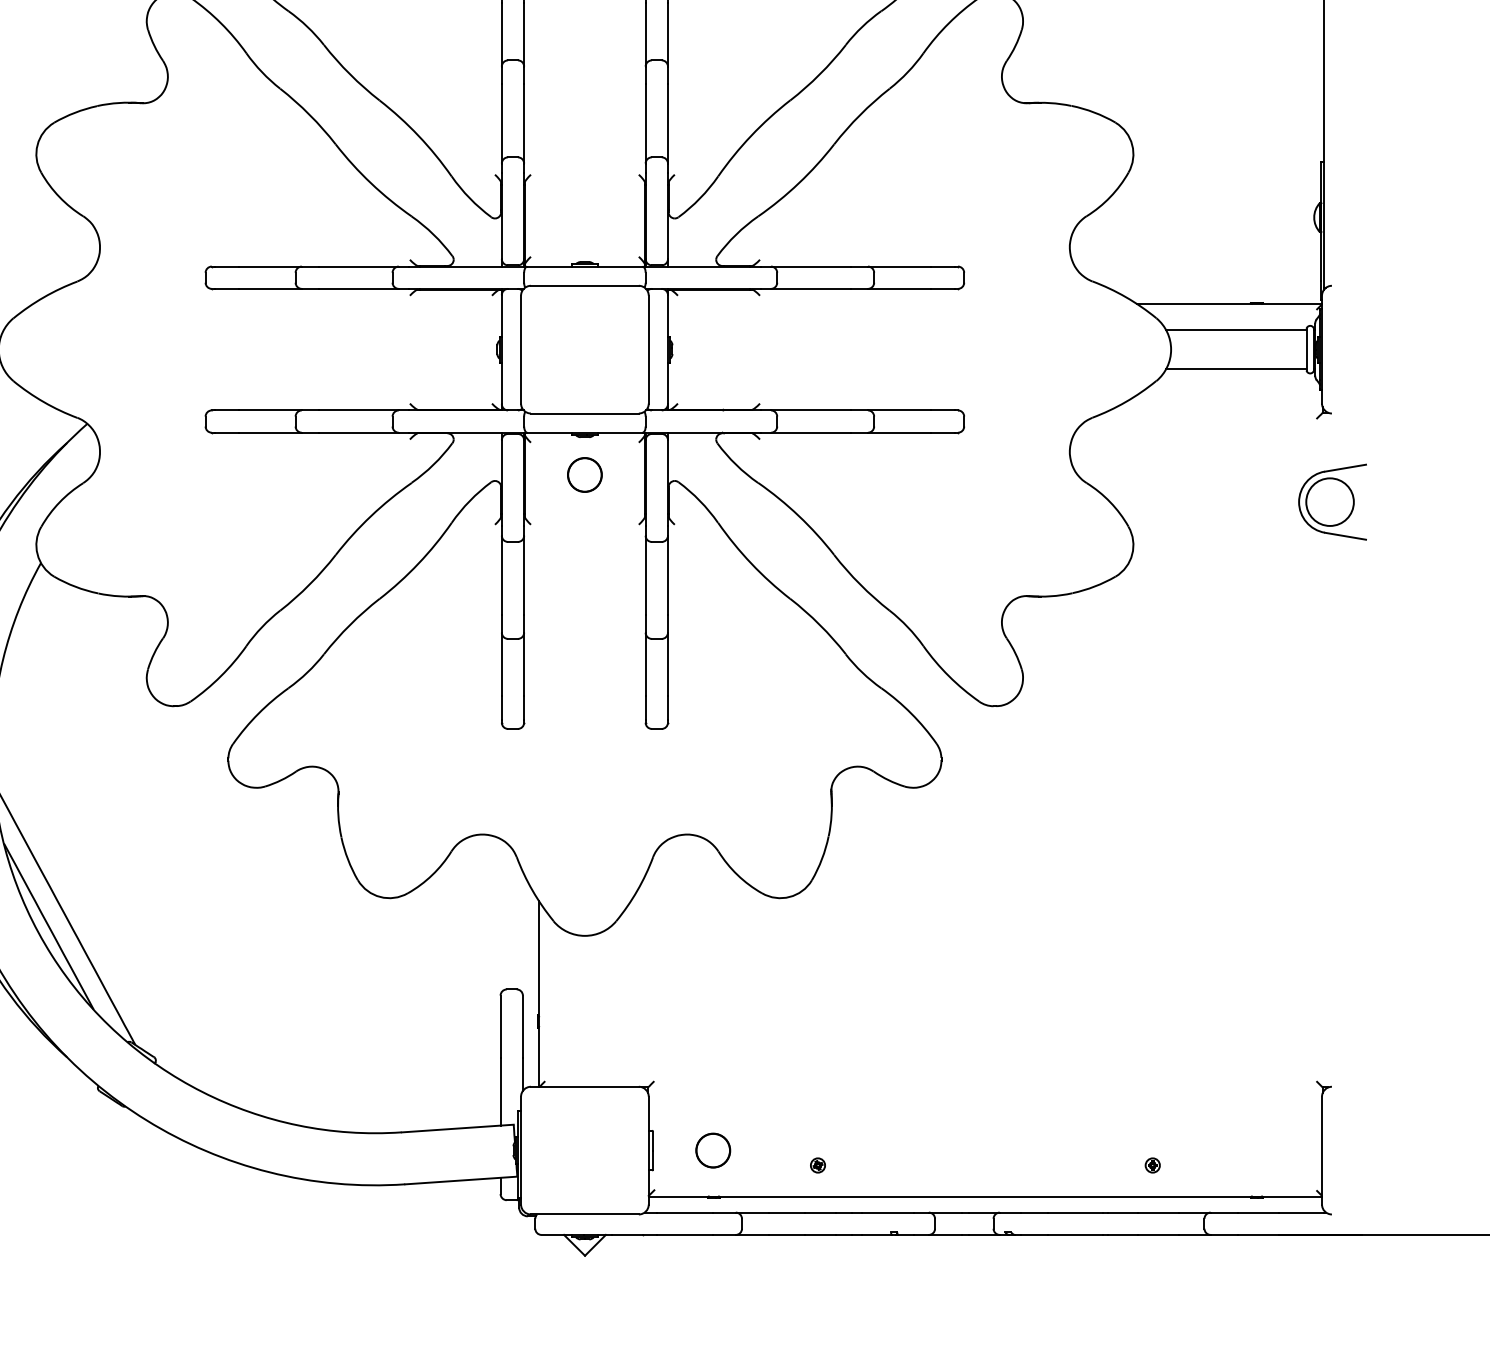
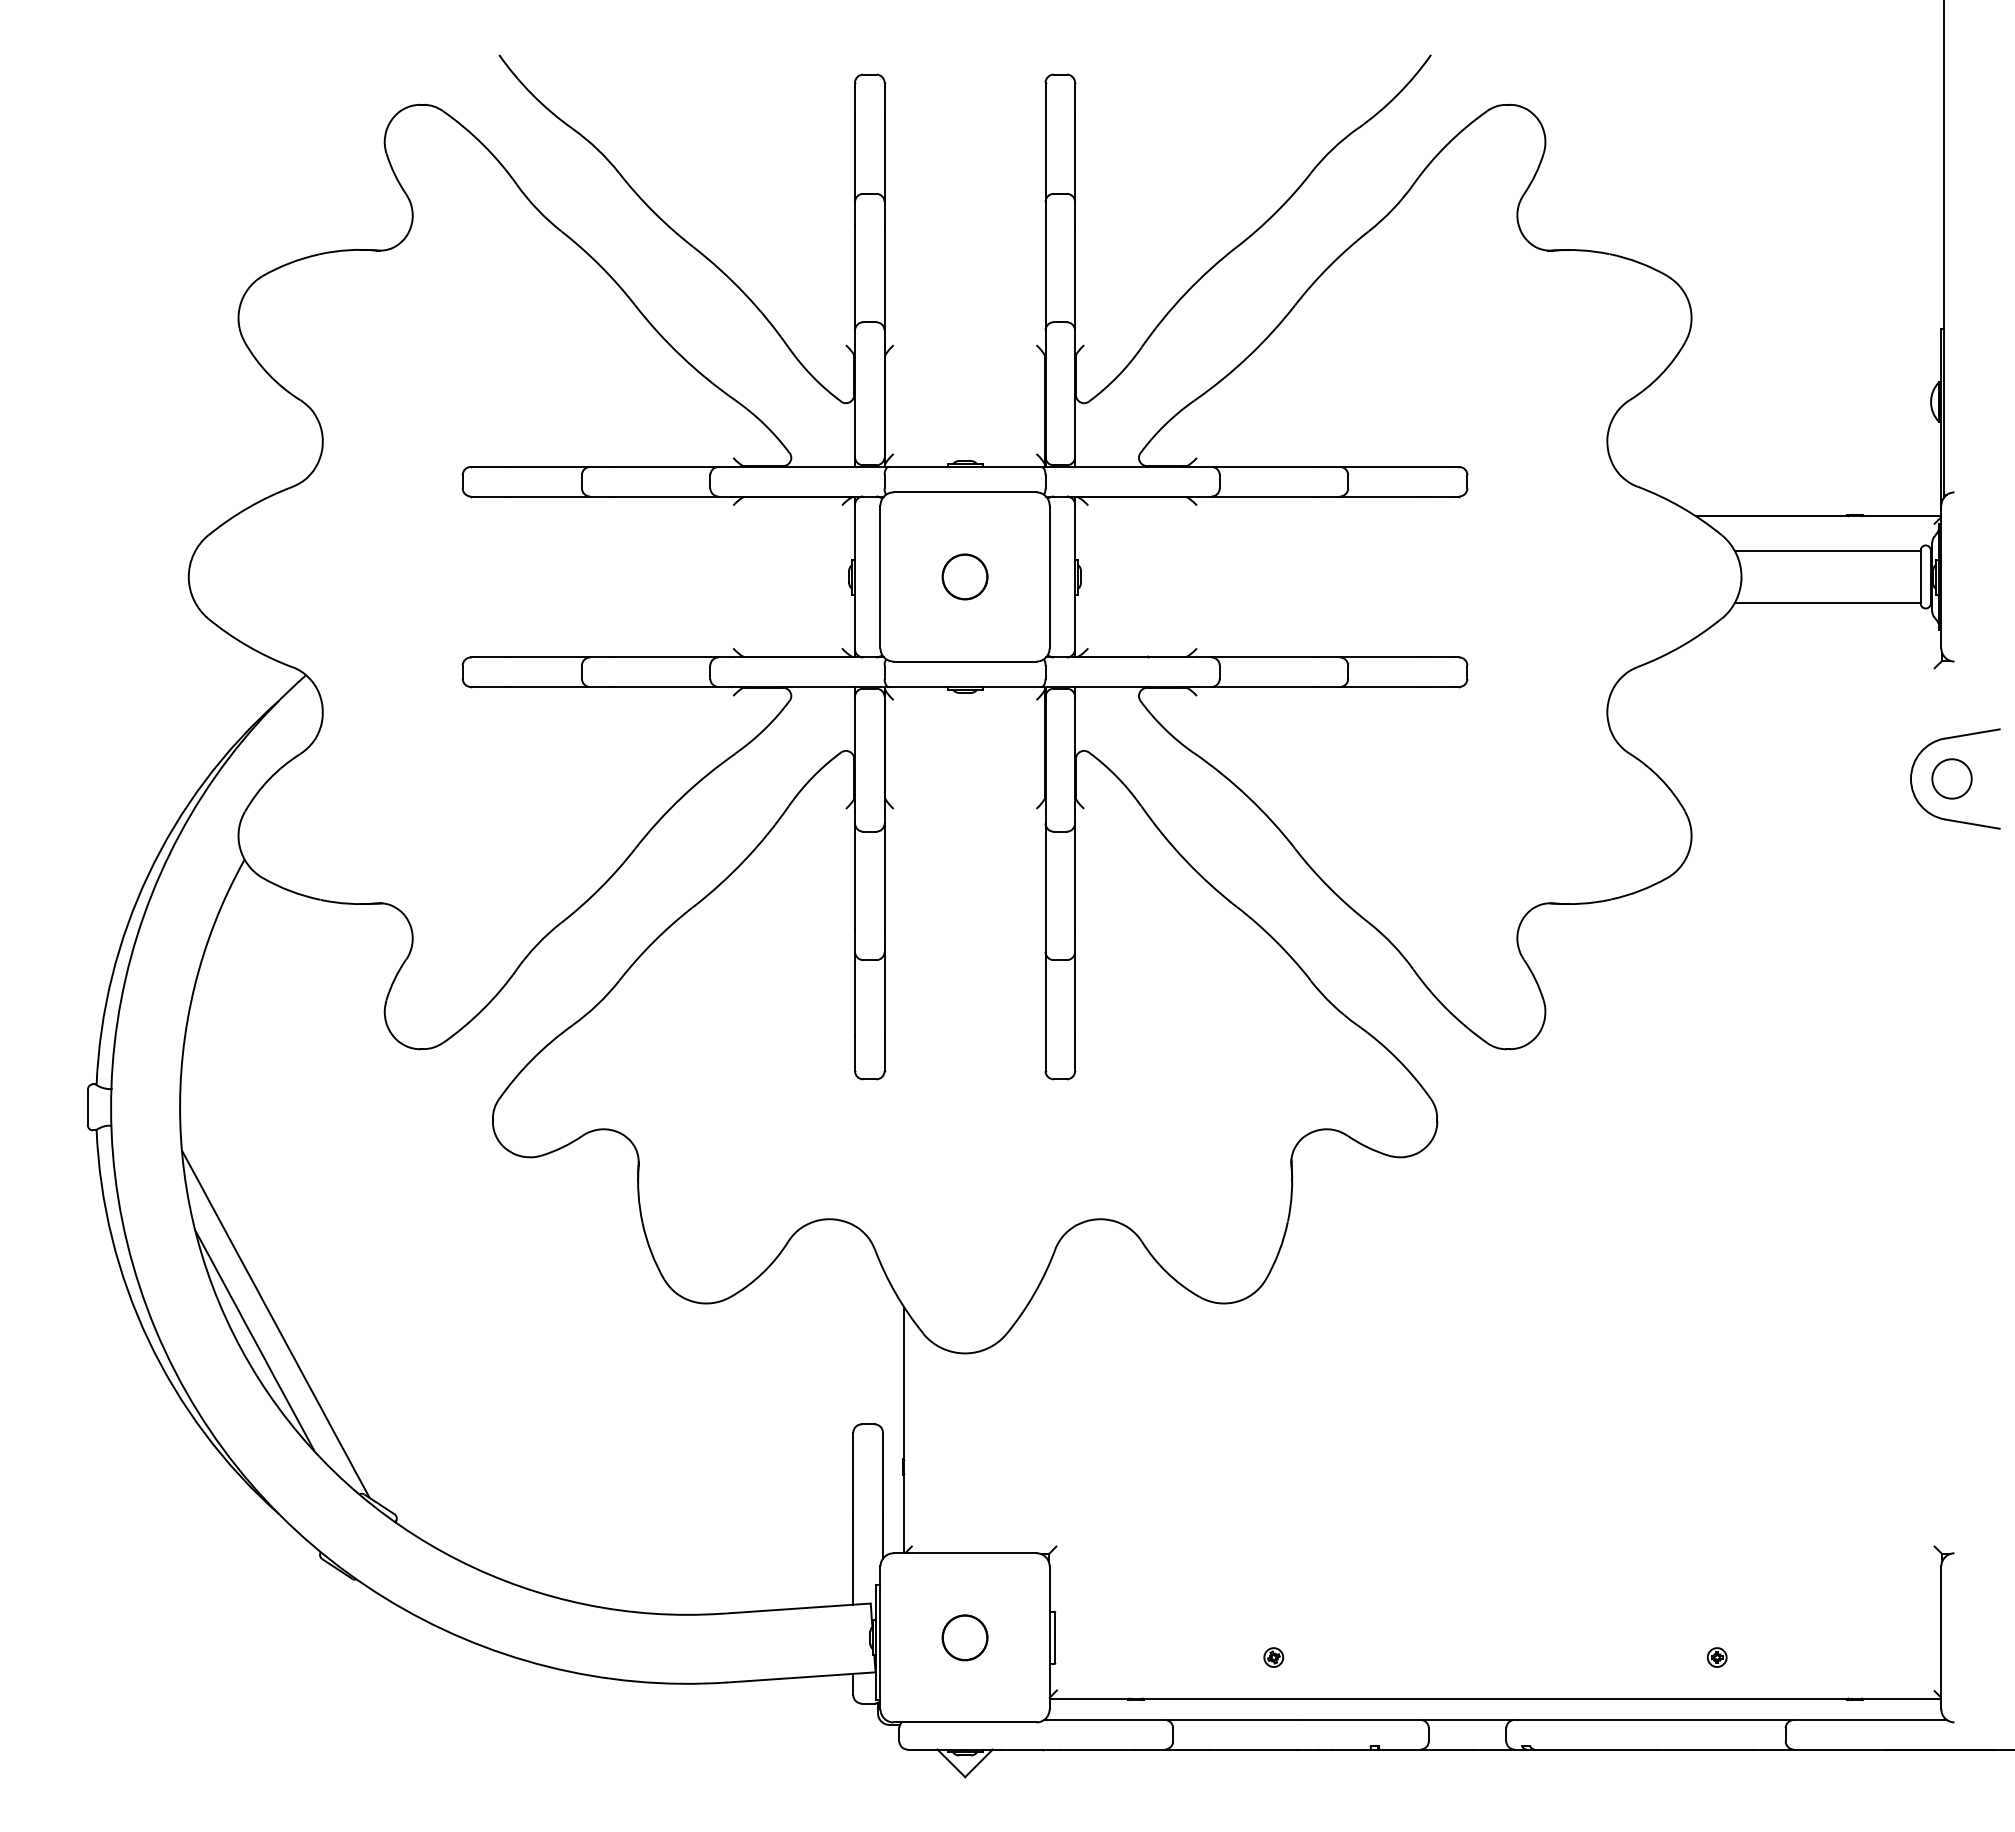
part: (584, 474) -> (964, 576), moved
circle: (1329, 501) -> (1951, 778), size x0.62
part: (712, 1150) -> (964, 1637), moved

